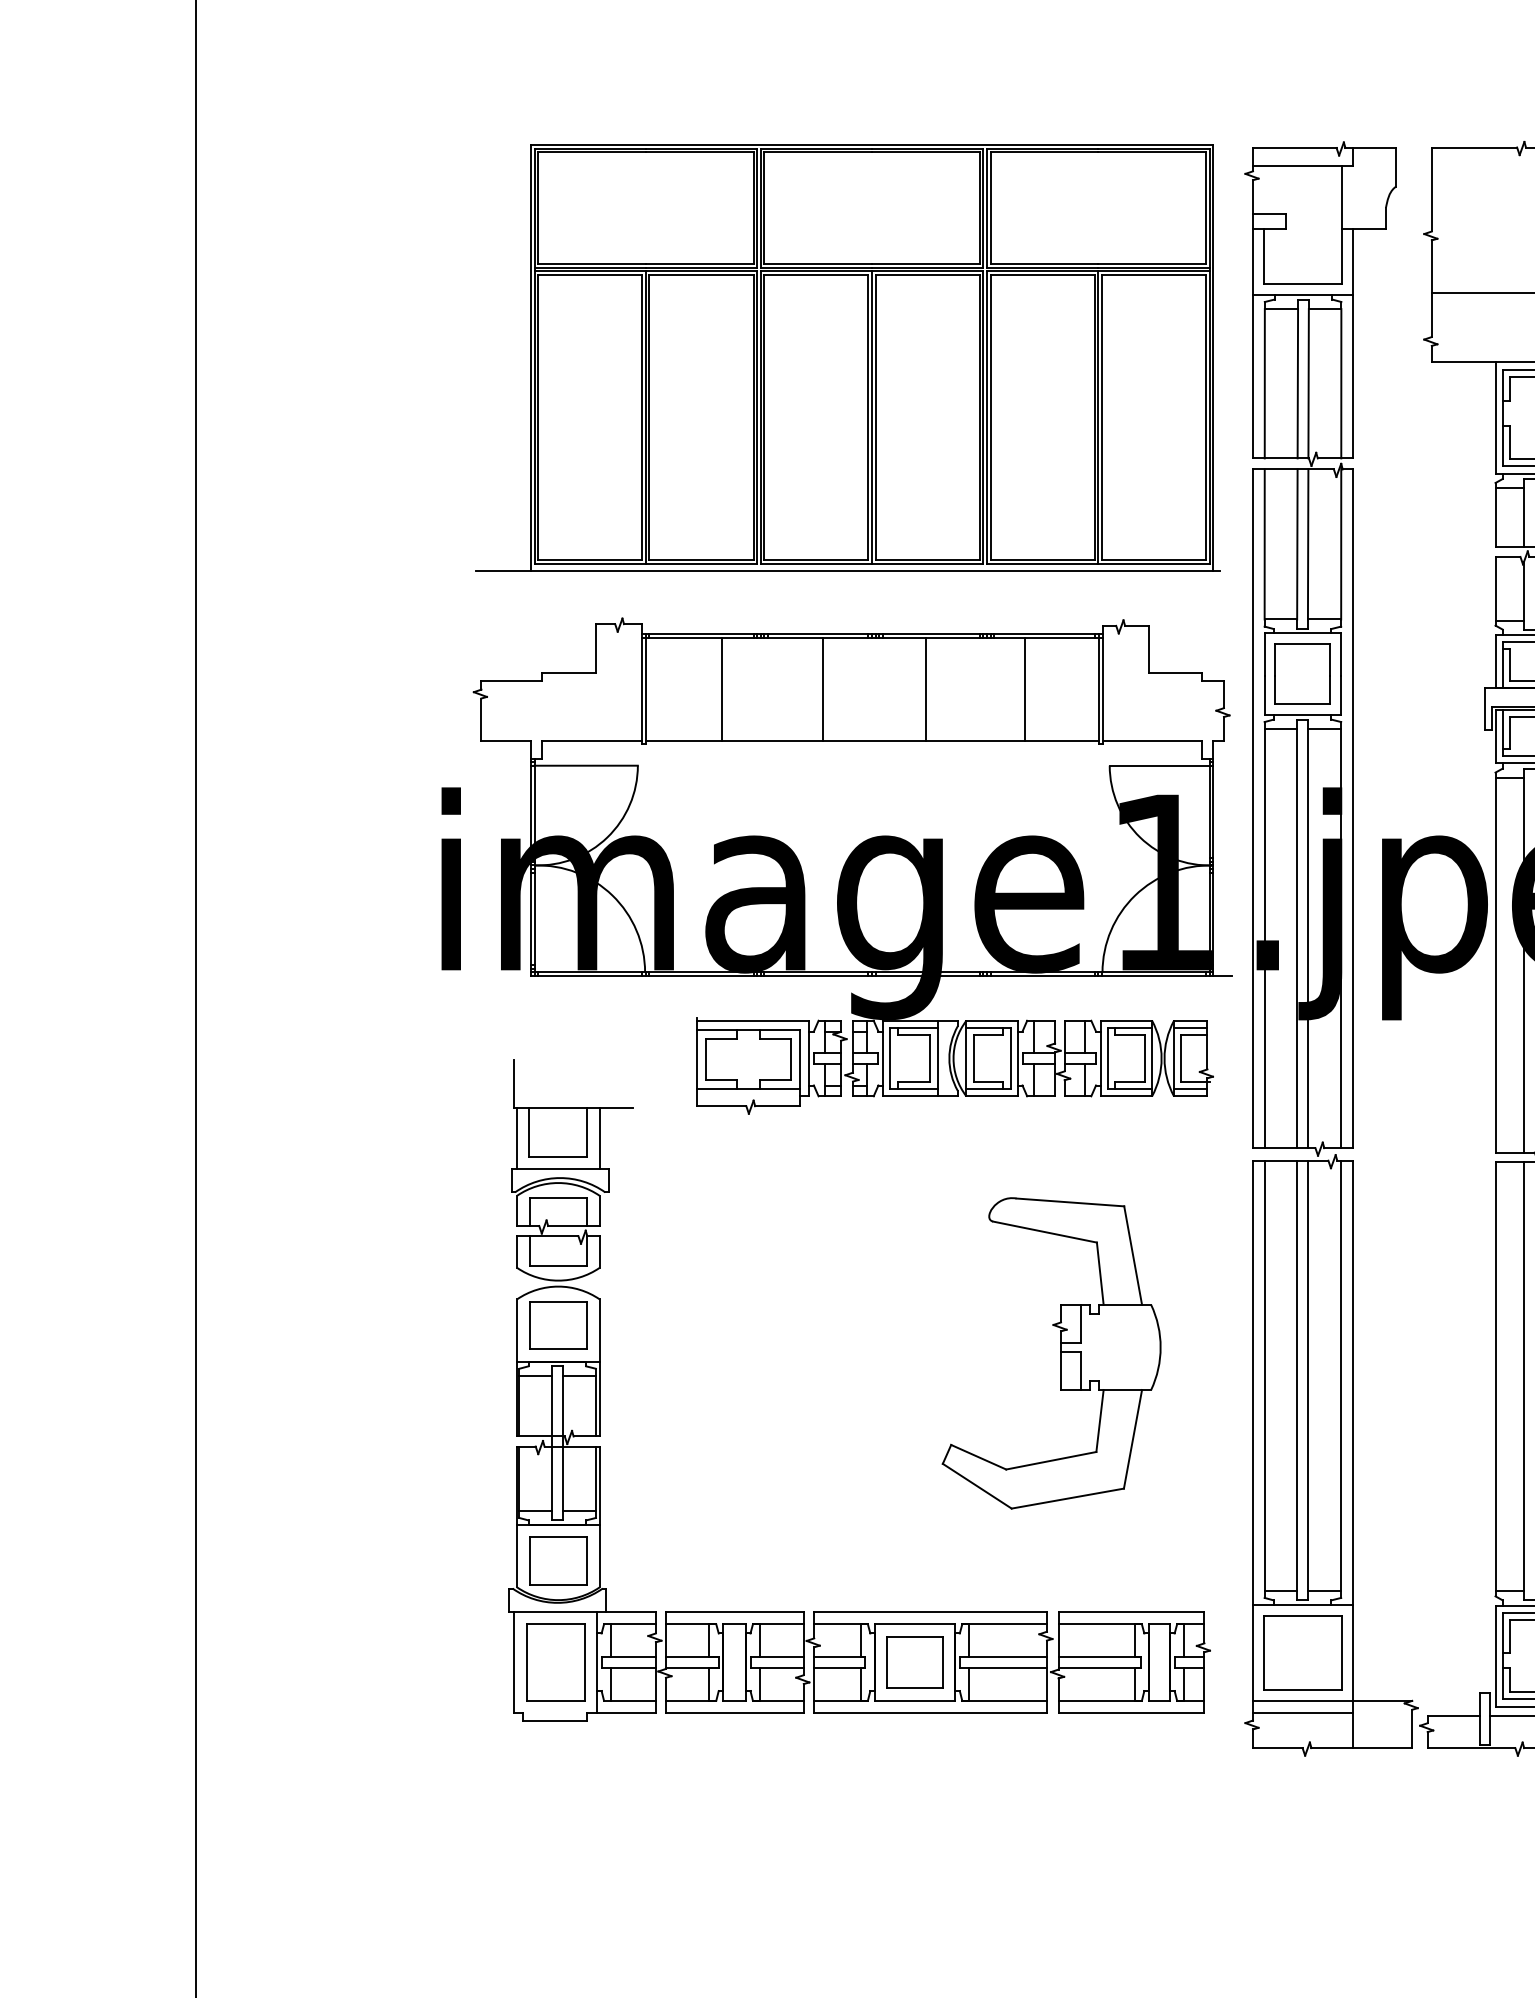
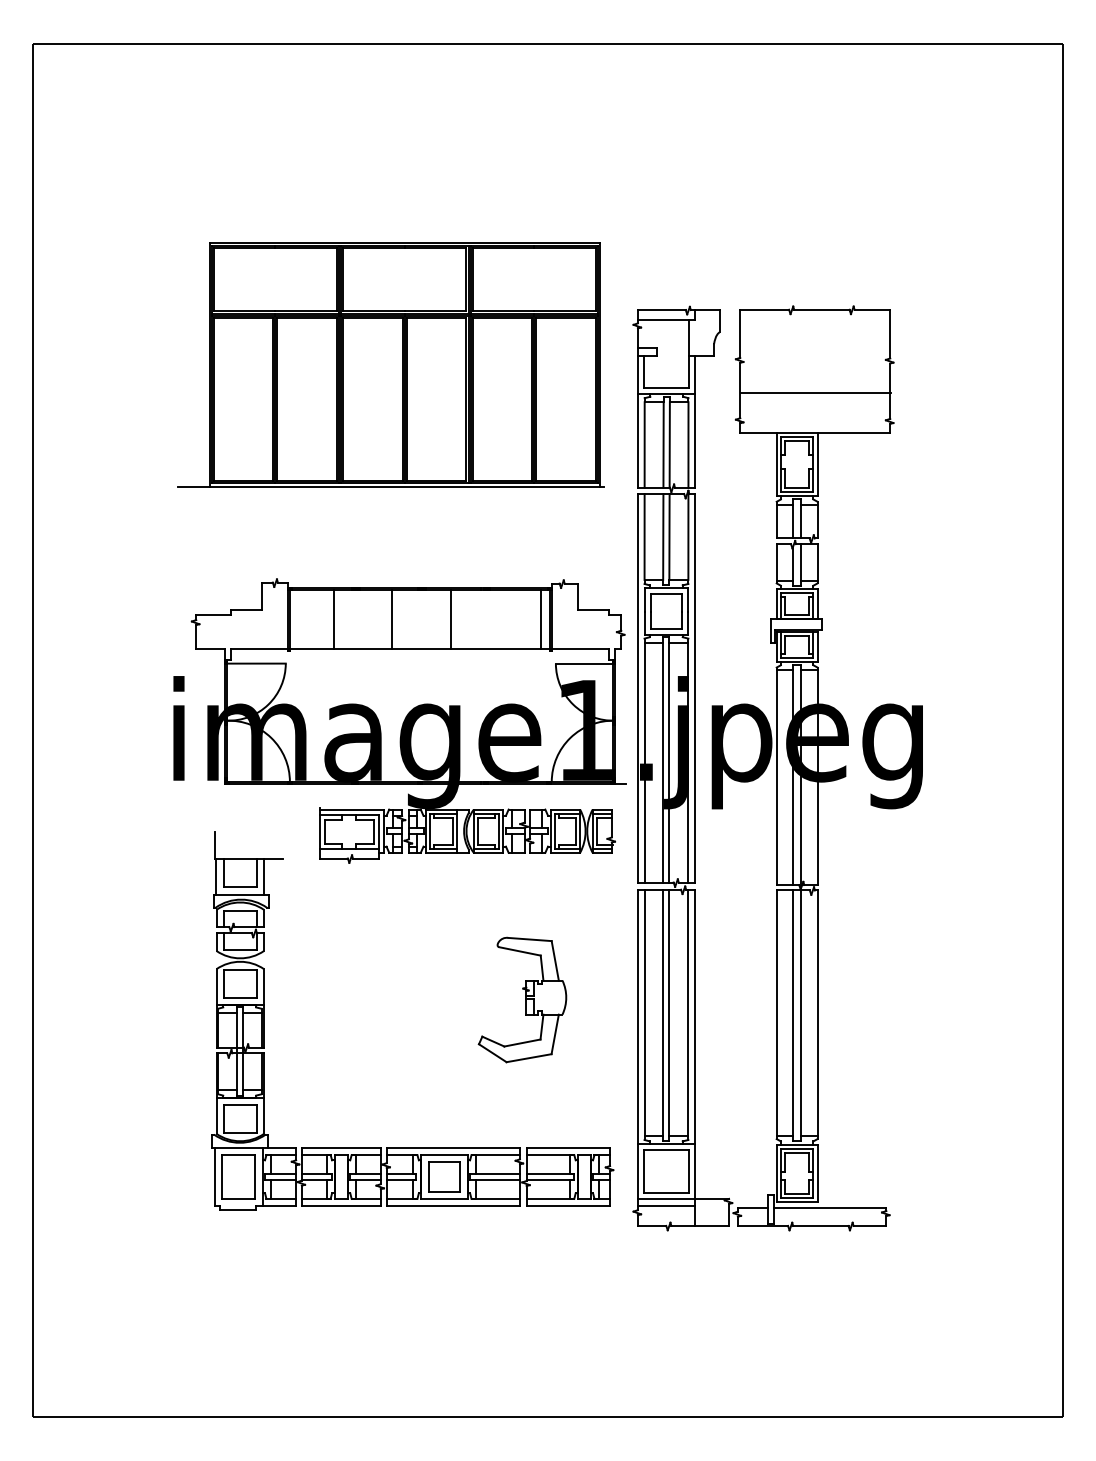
part: (846, 356) -> (390, 364), moved
line: (1025, 688) -> (541, 619), moved
part: (1051, 1352) -> (522, 999), size x0.7

